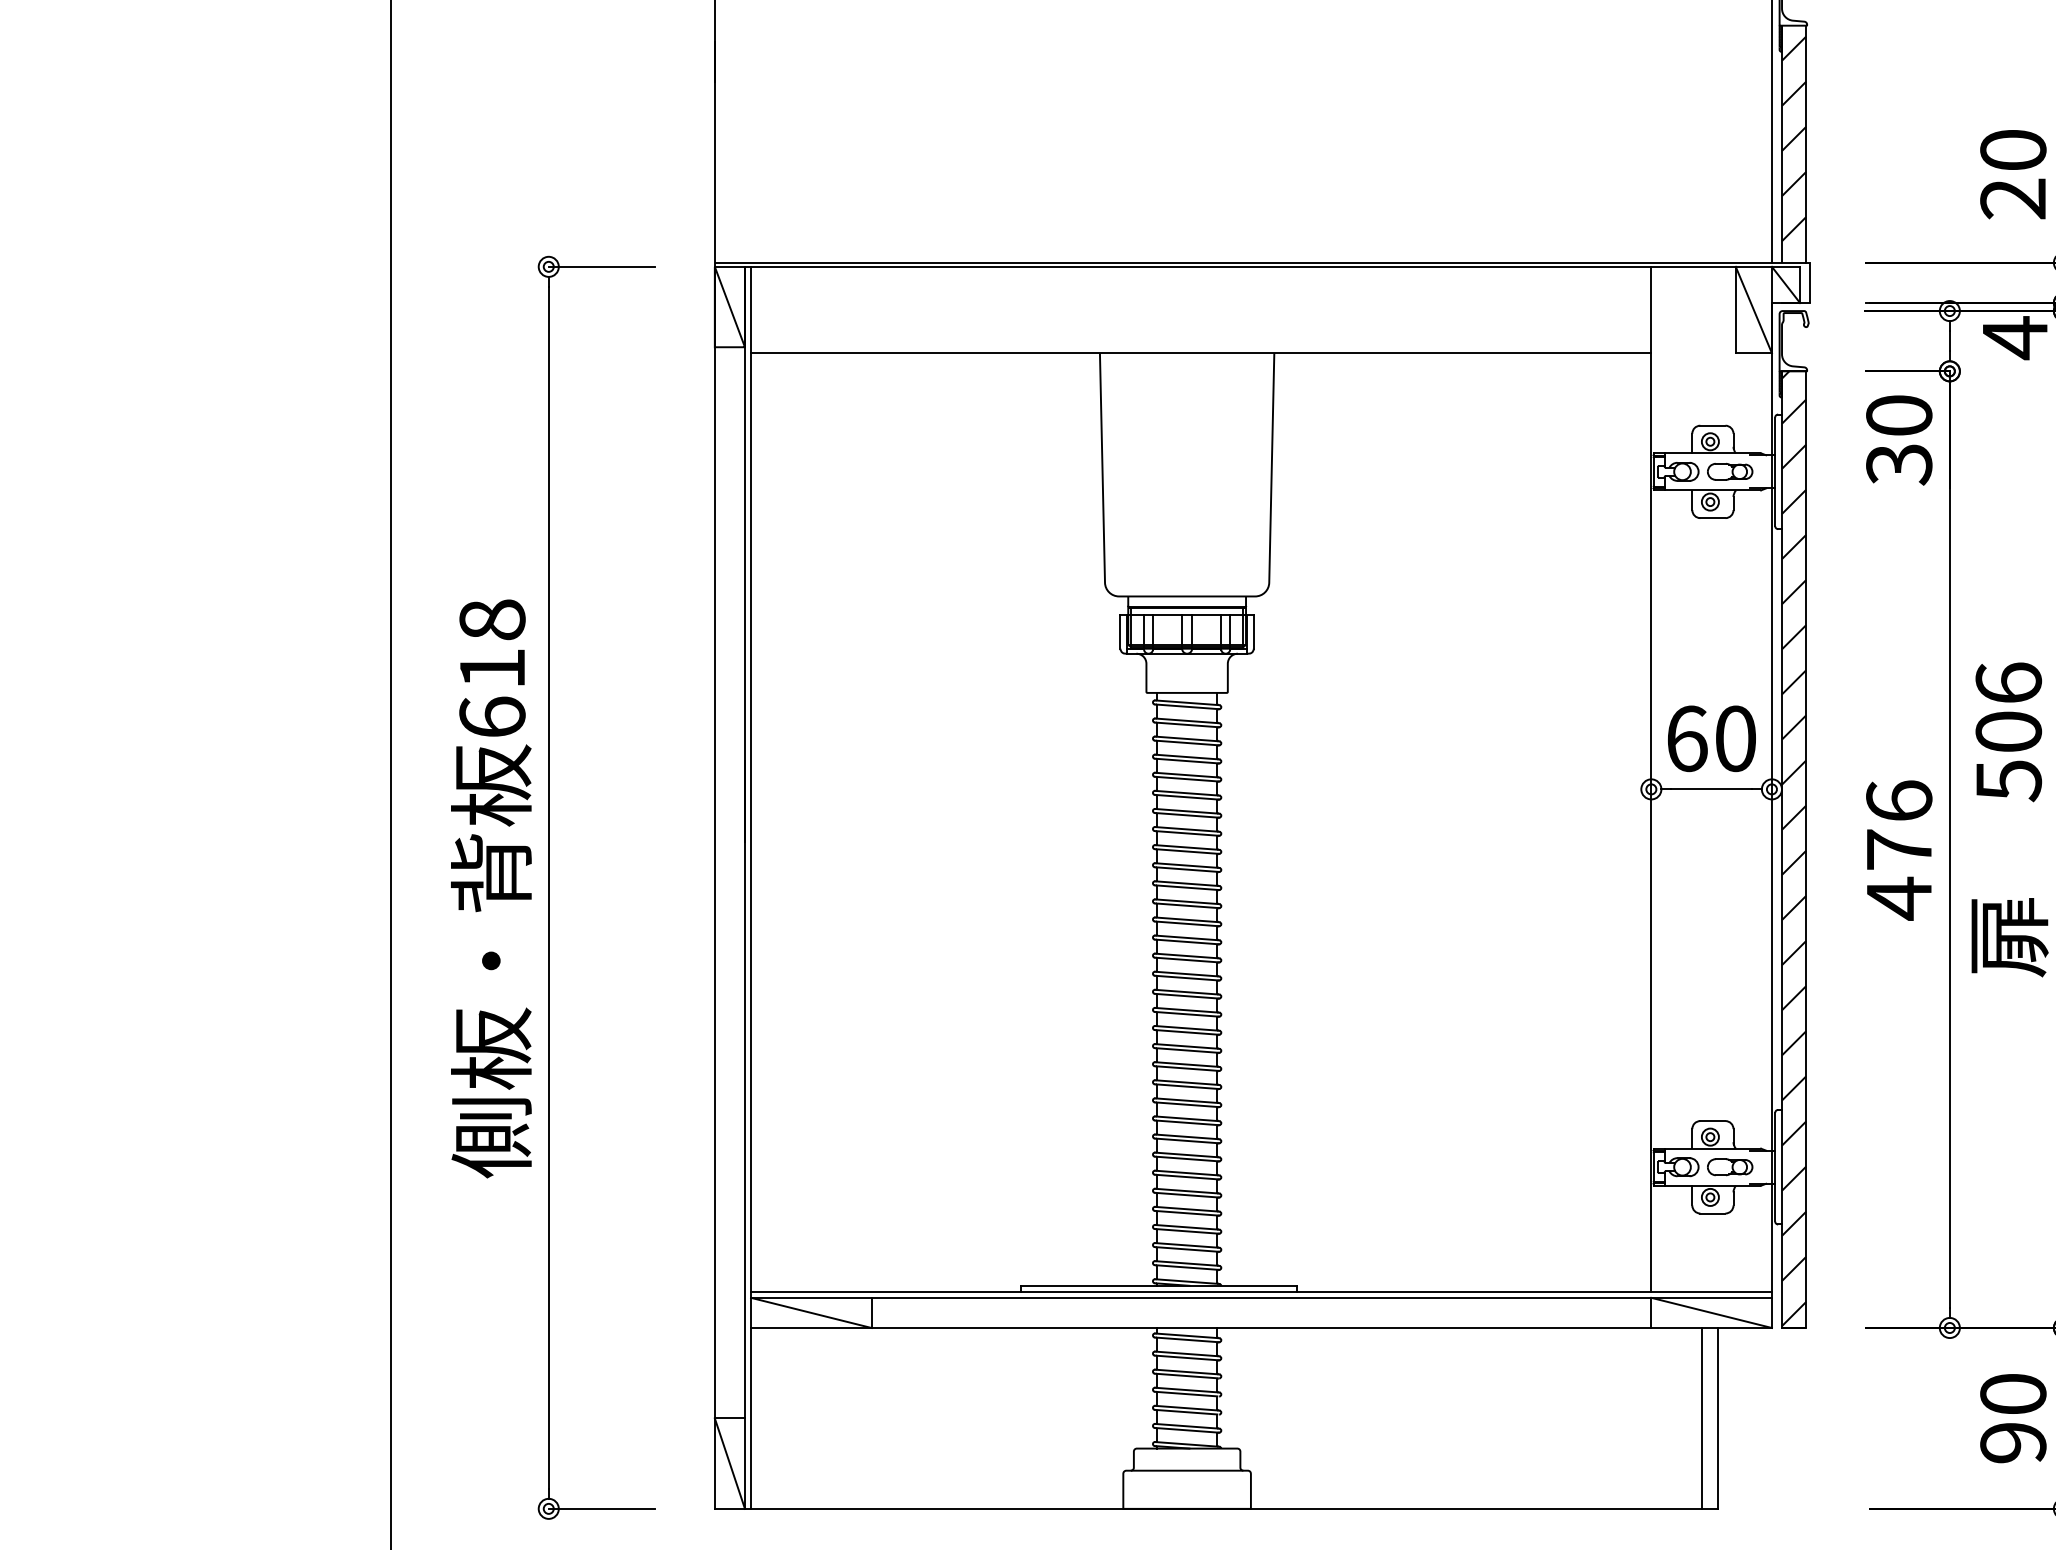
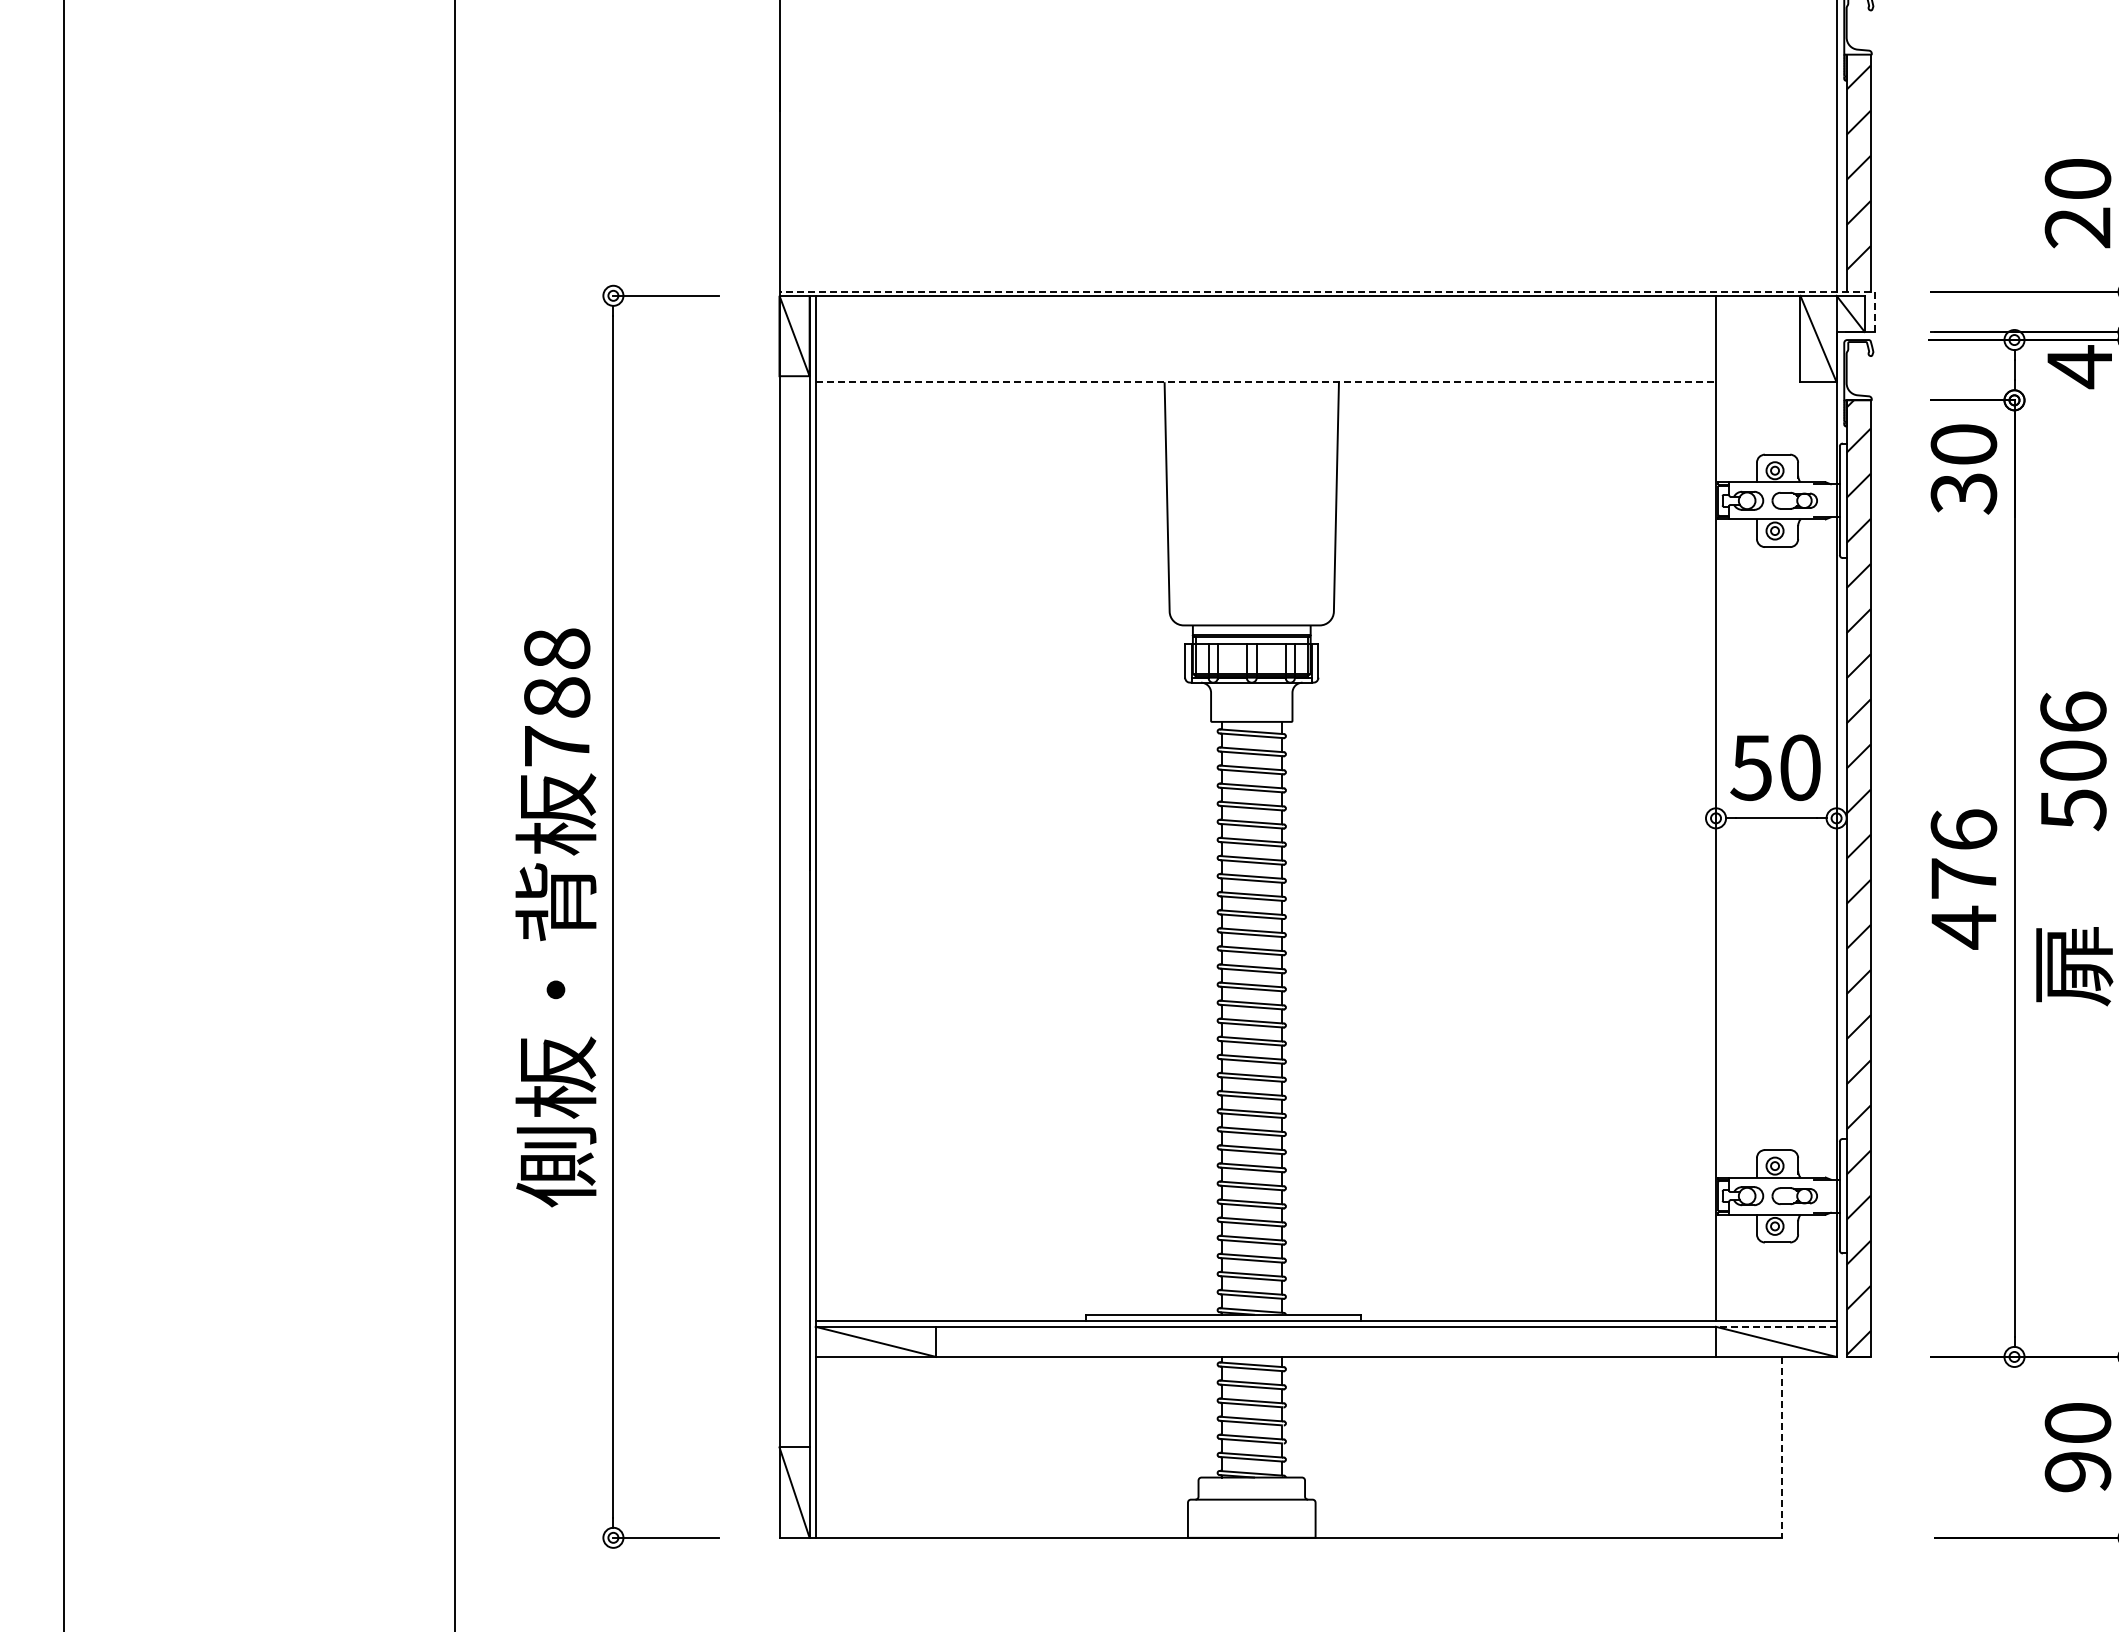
line: (1283, 262) -> (1348, 291), solid -> dashed
line: (1201, 353) -> (1266, 382), solid -> dashed
text: (492, 692) -> (557, 721), 618 -> 788
text: (1686, 738) -> (1751, 767), 60 -> 50
line: (1710, 1297) -> (1775, 1326), solid -> dashed
line: (1701, 1417) -> (1766, 1446), removed
line: (1717, 1418) -> (1782, 1447), solid -> dashed

